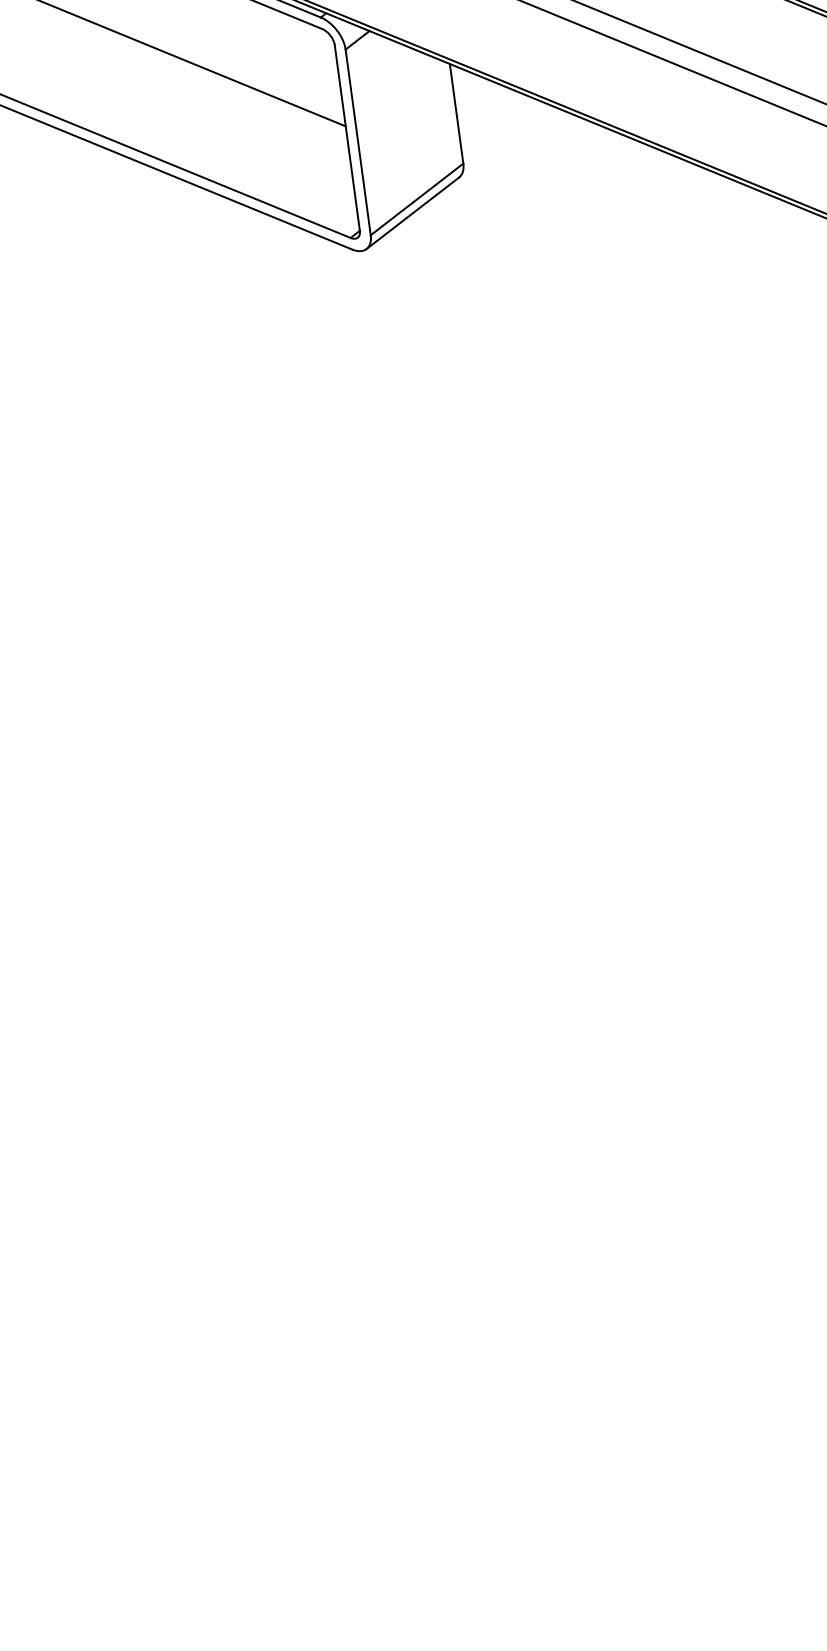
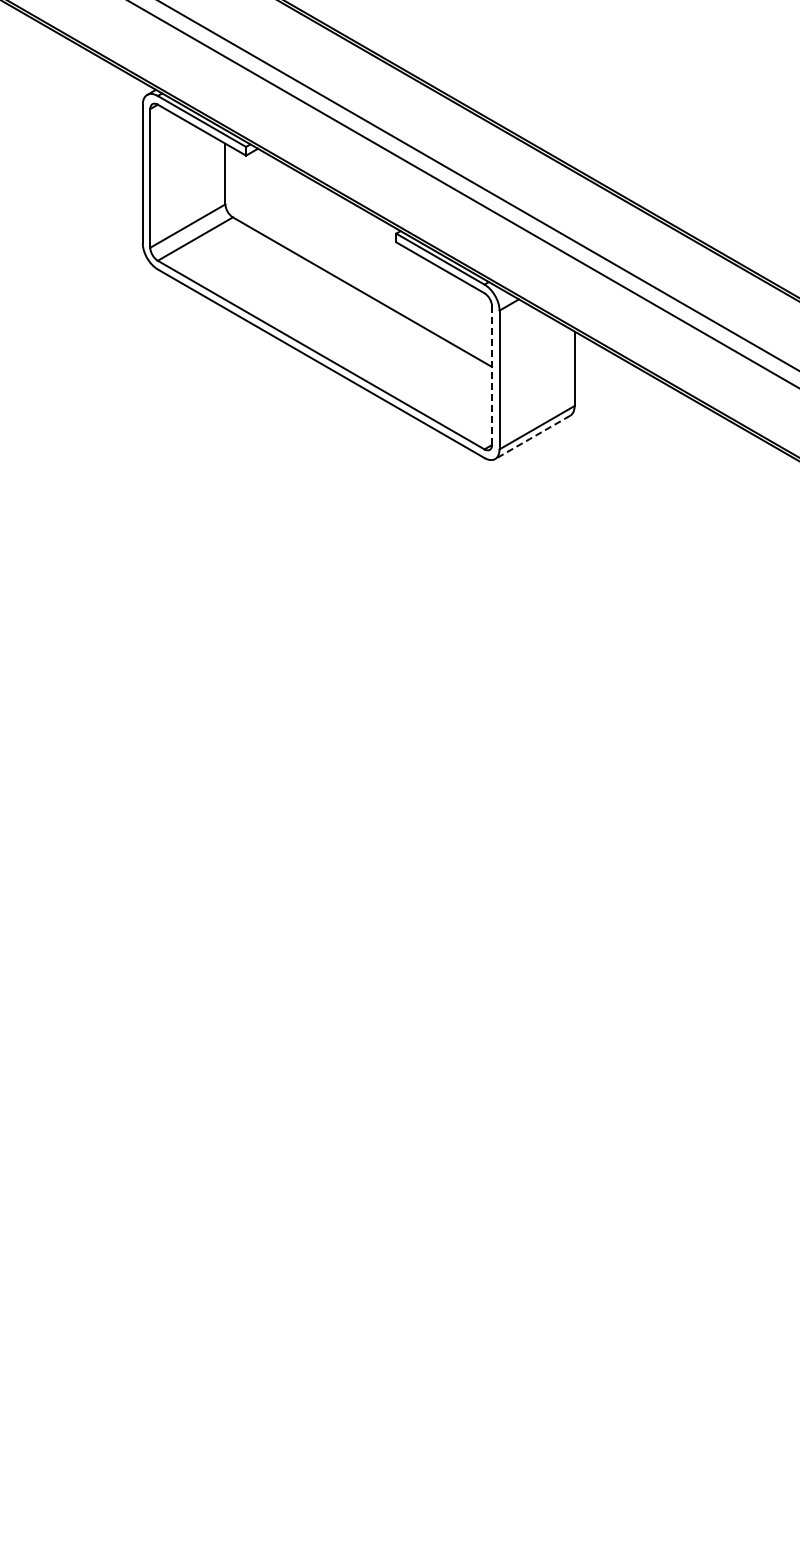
line: (347, 137) -> (492, 375), solid -> dashed
line: (412, 213) -> (532, 437), solid -> dashed

